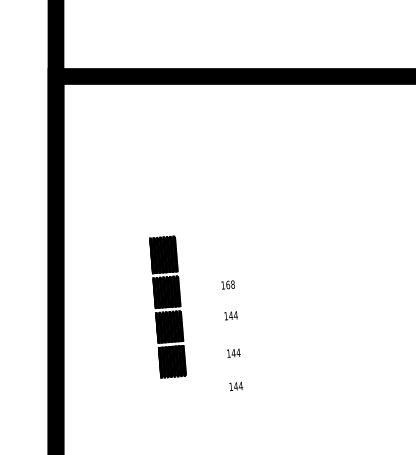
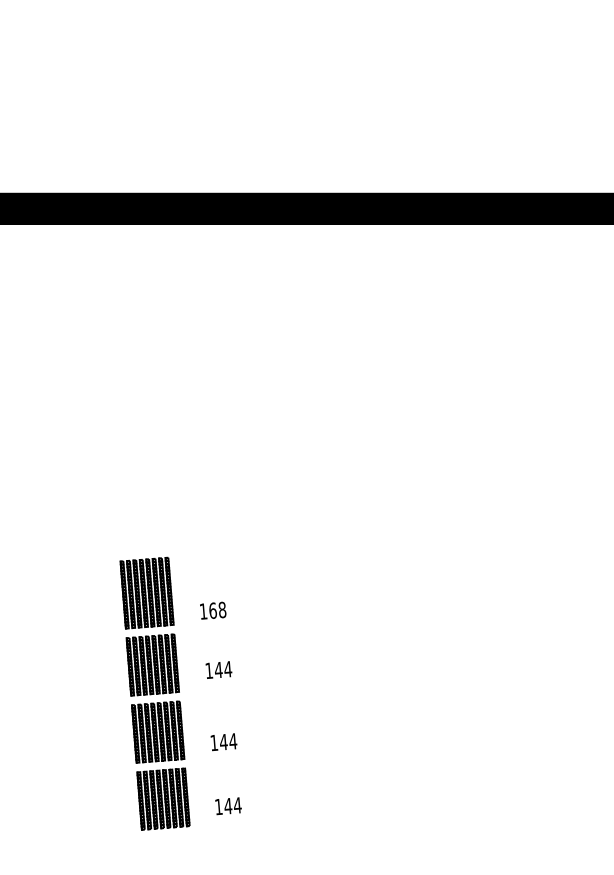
part: (167, 306) -> (153, 692), moved

